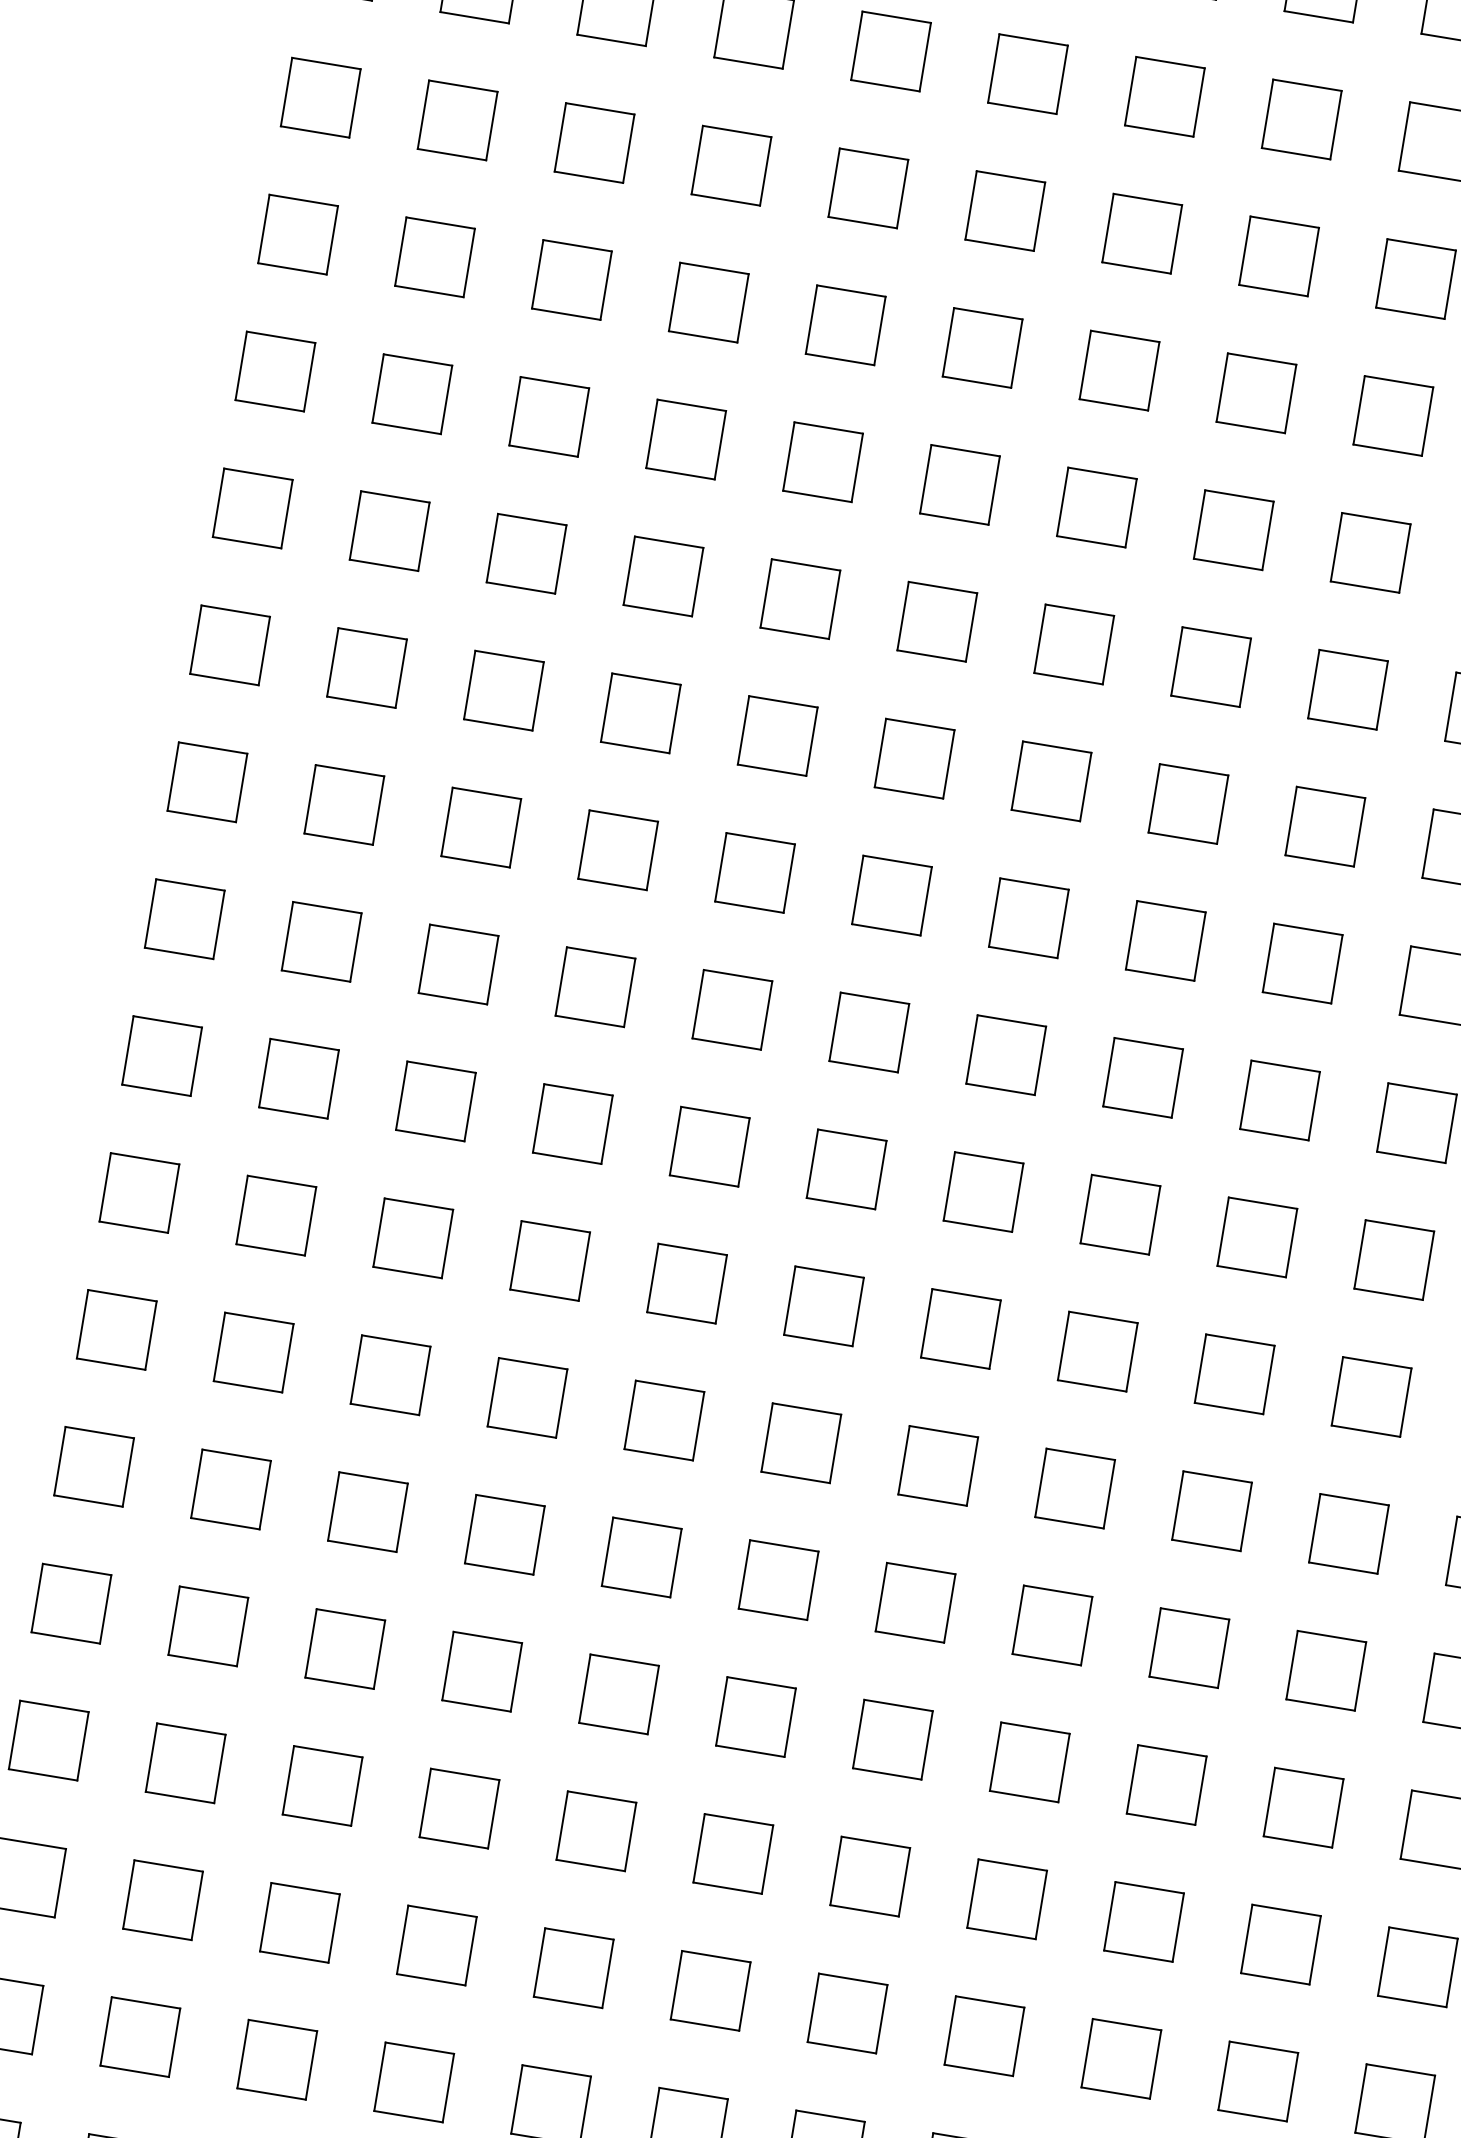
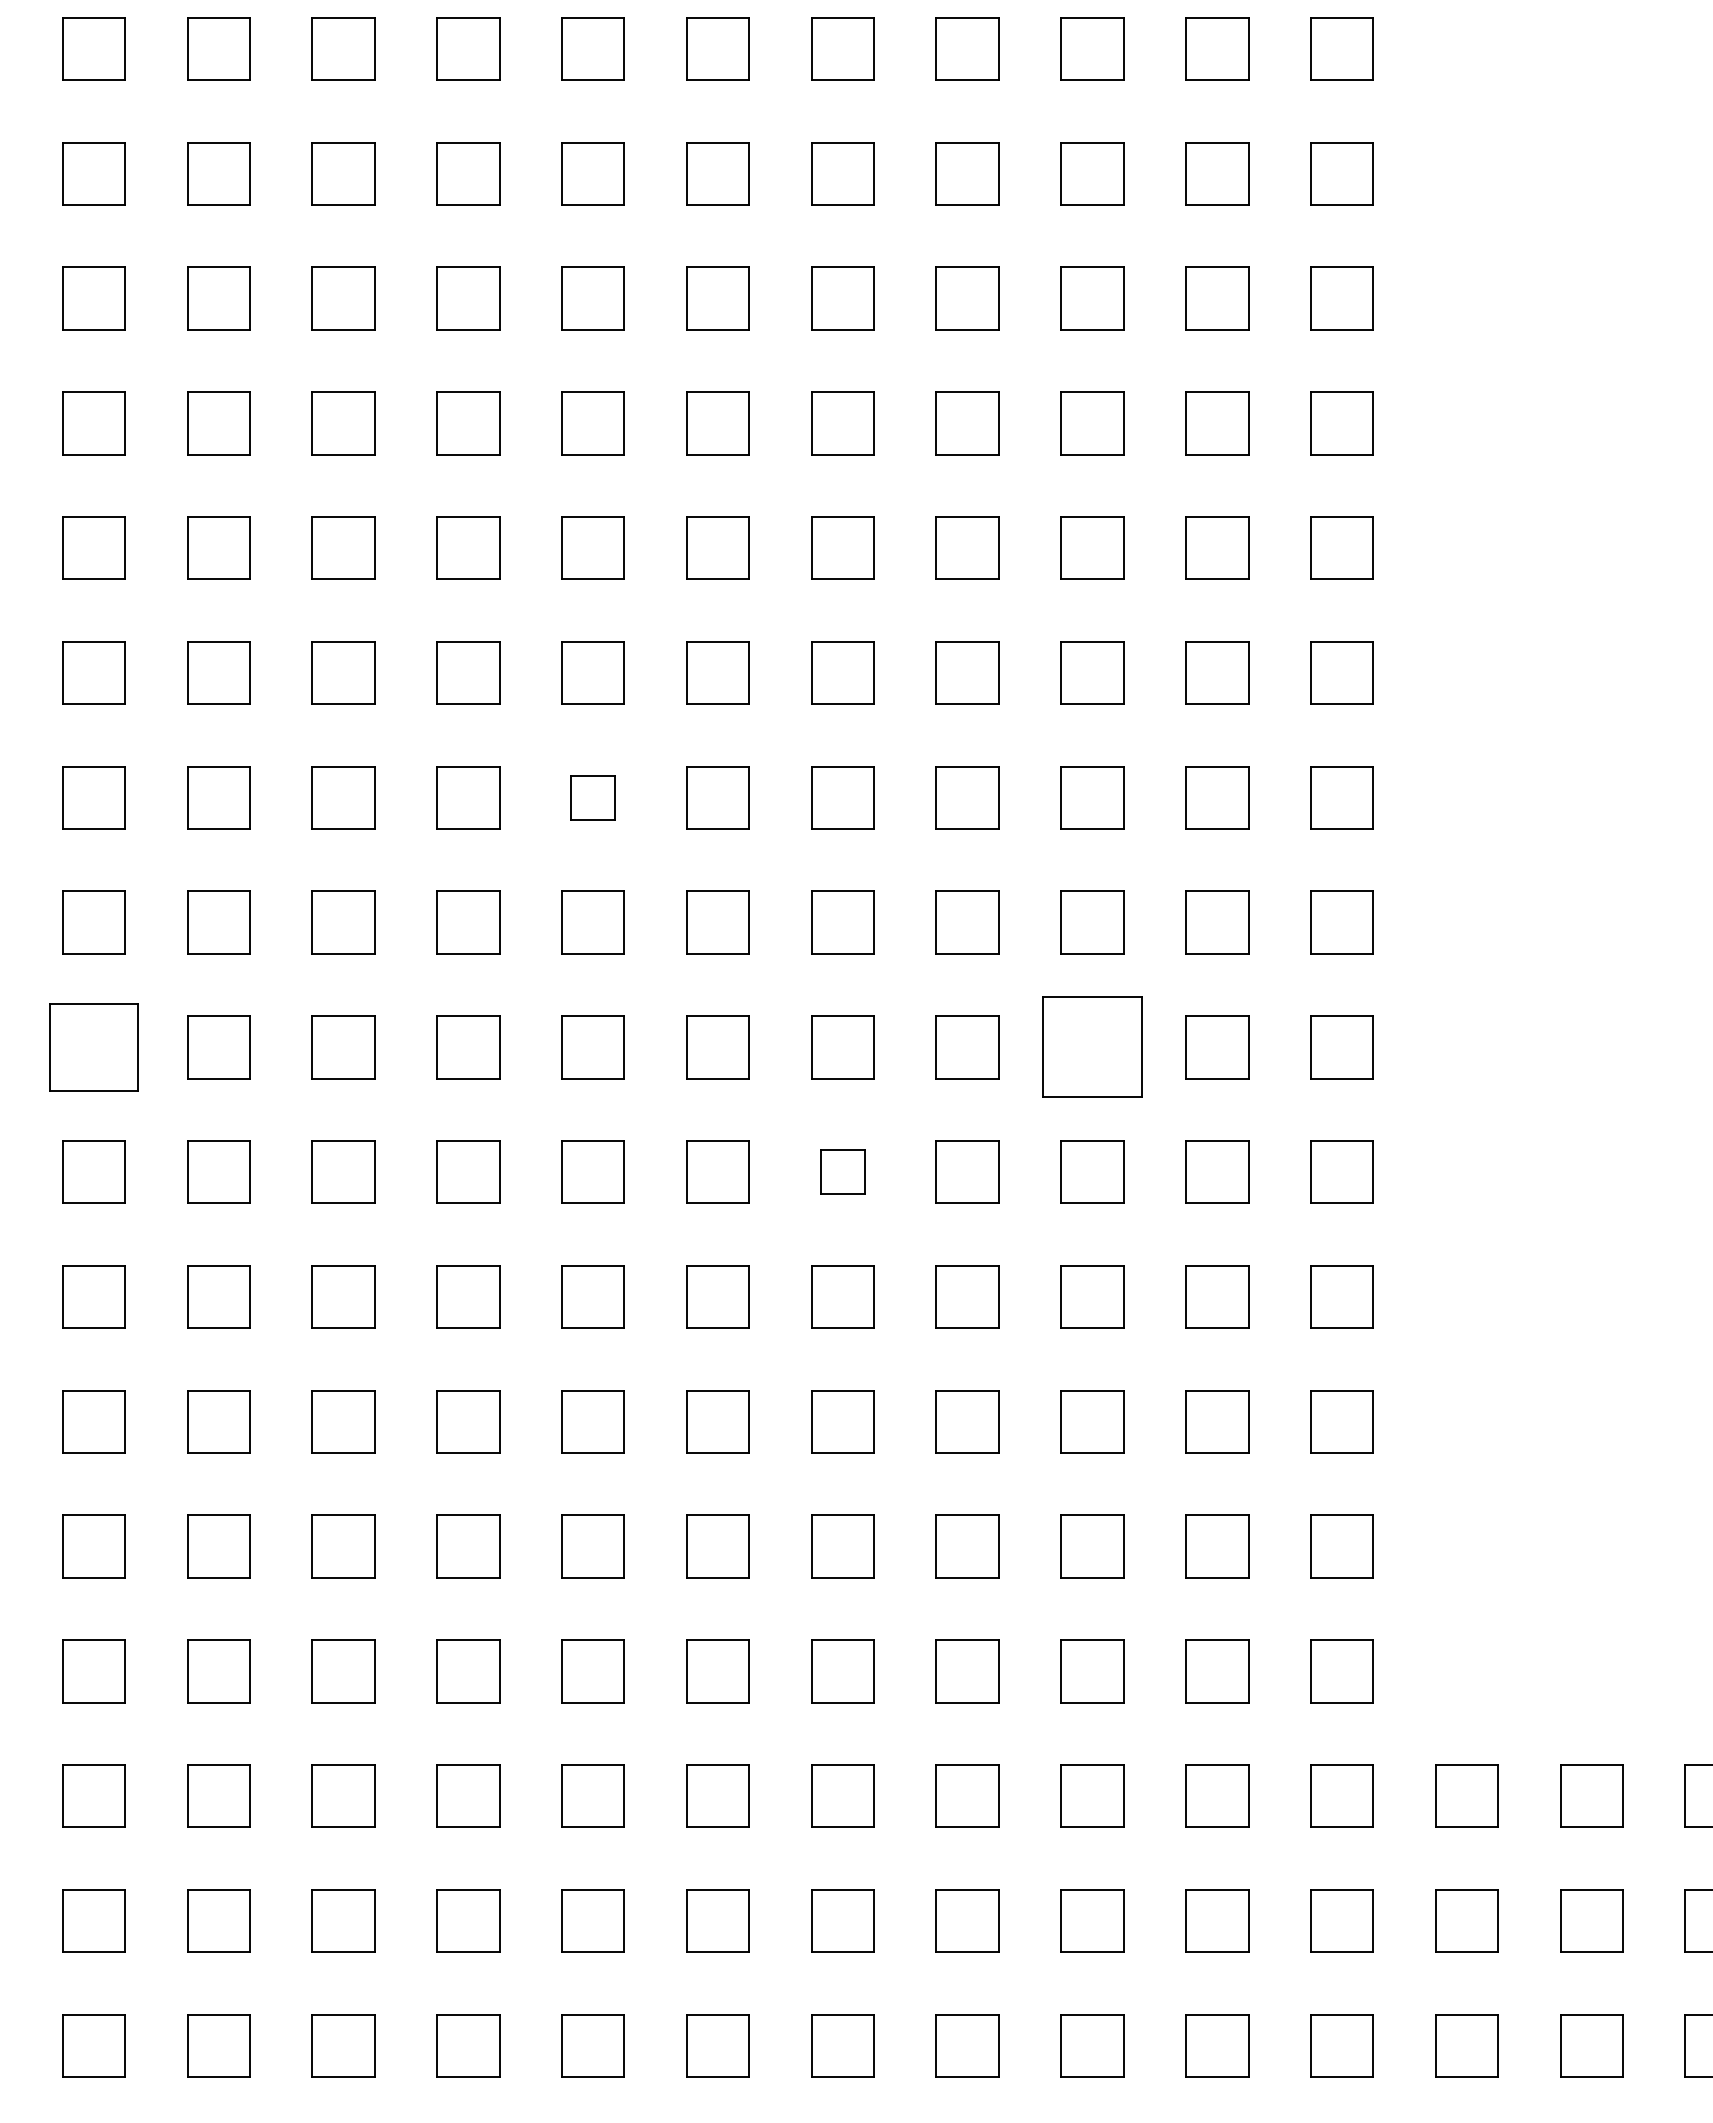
part: (754, 872) -> (592, 797), size x0.7
part: (161, 1056) -> (93, 1047), size x1.4
part: (1257, 1237) -> (1092, 1047), size x1.6
part: (960, 1328) -> (842, 1171), size x0.7

